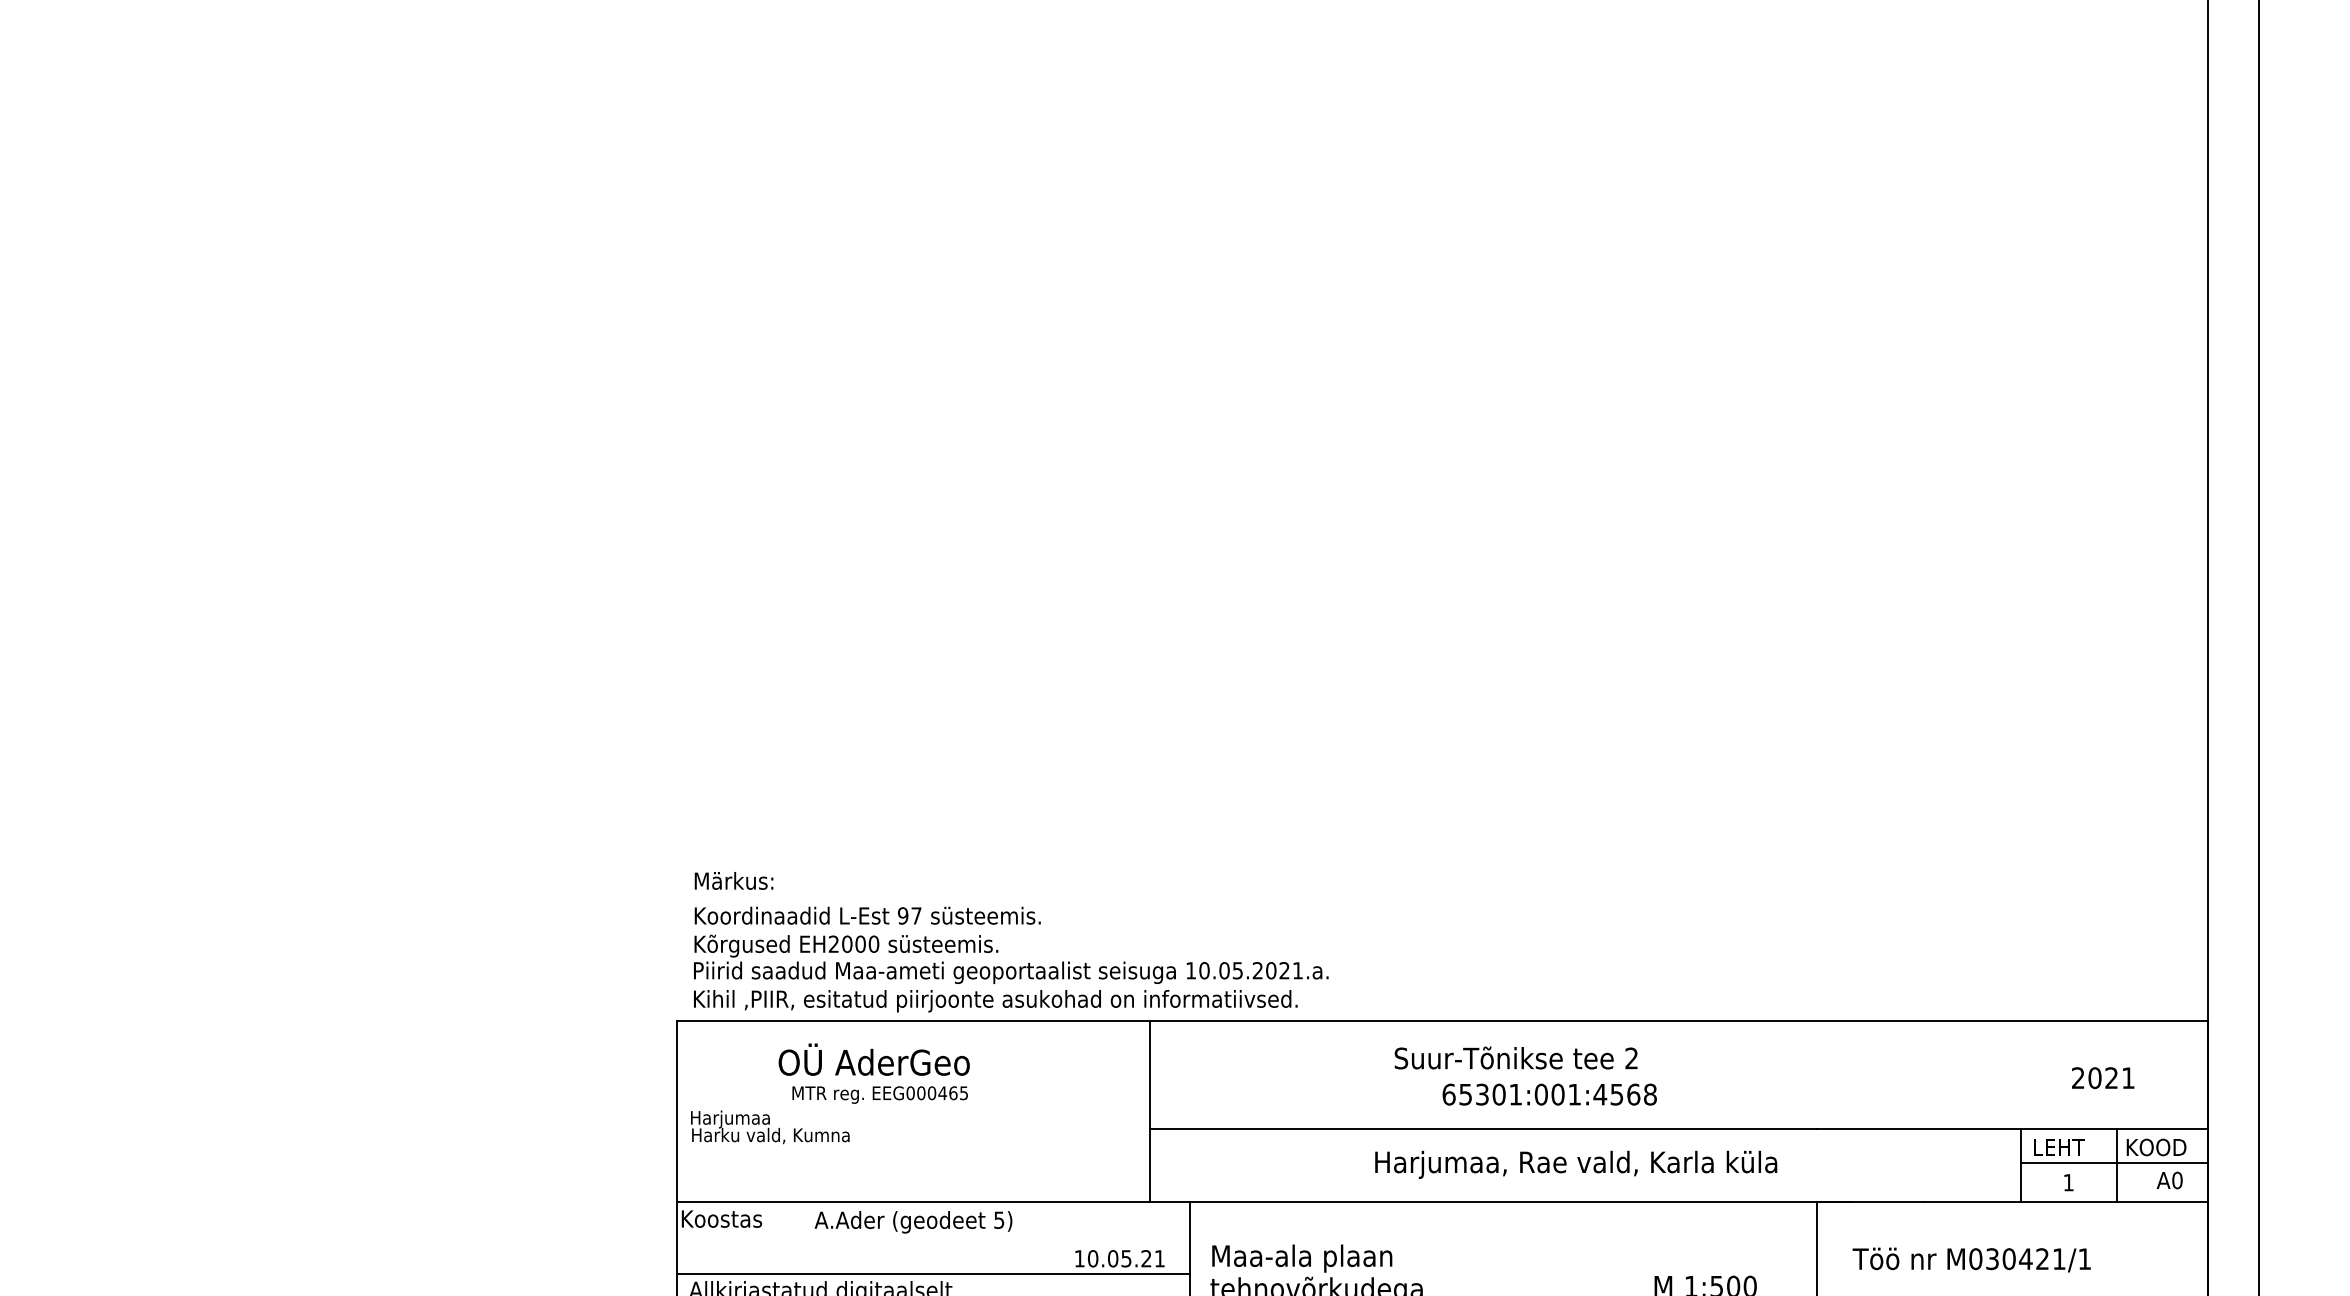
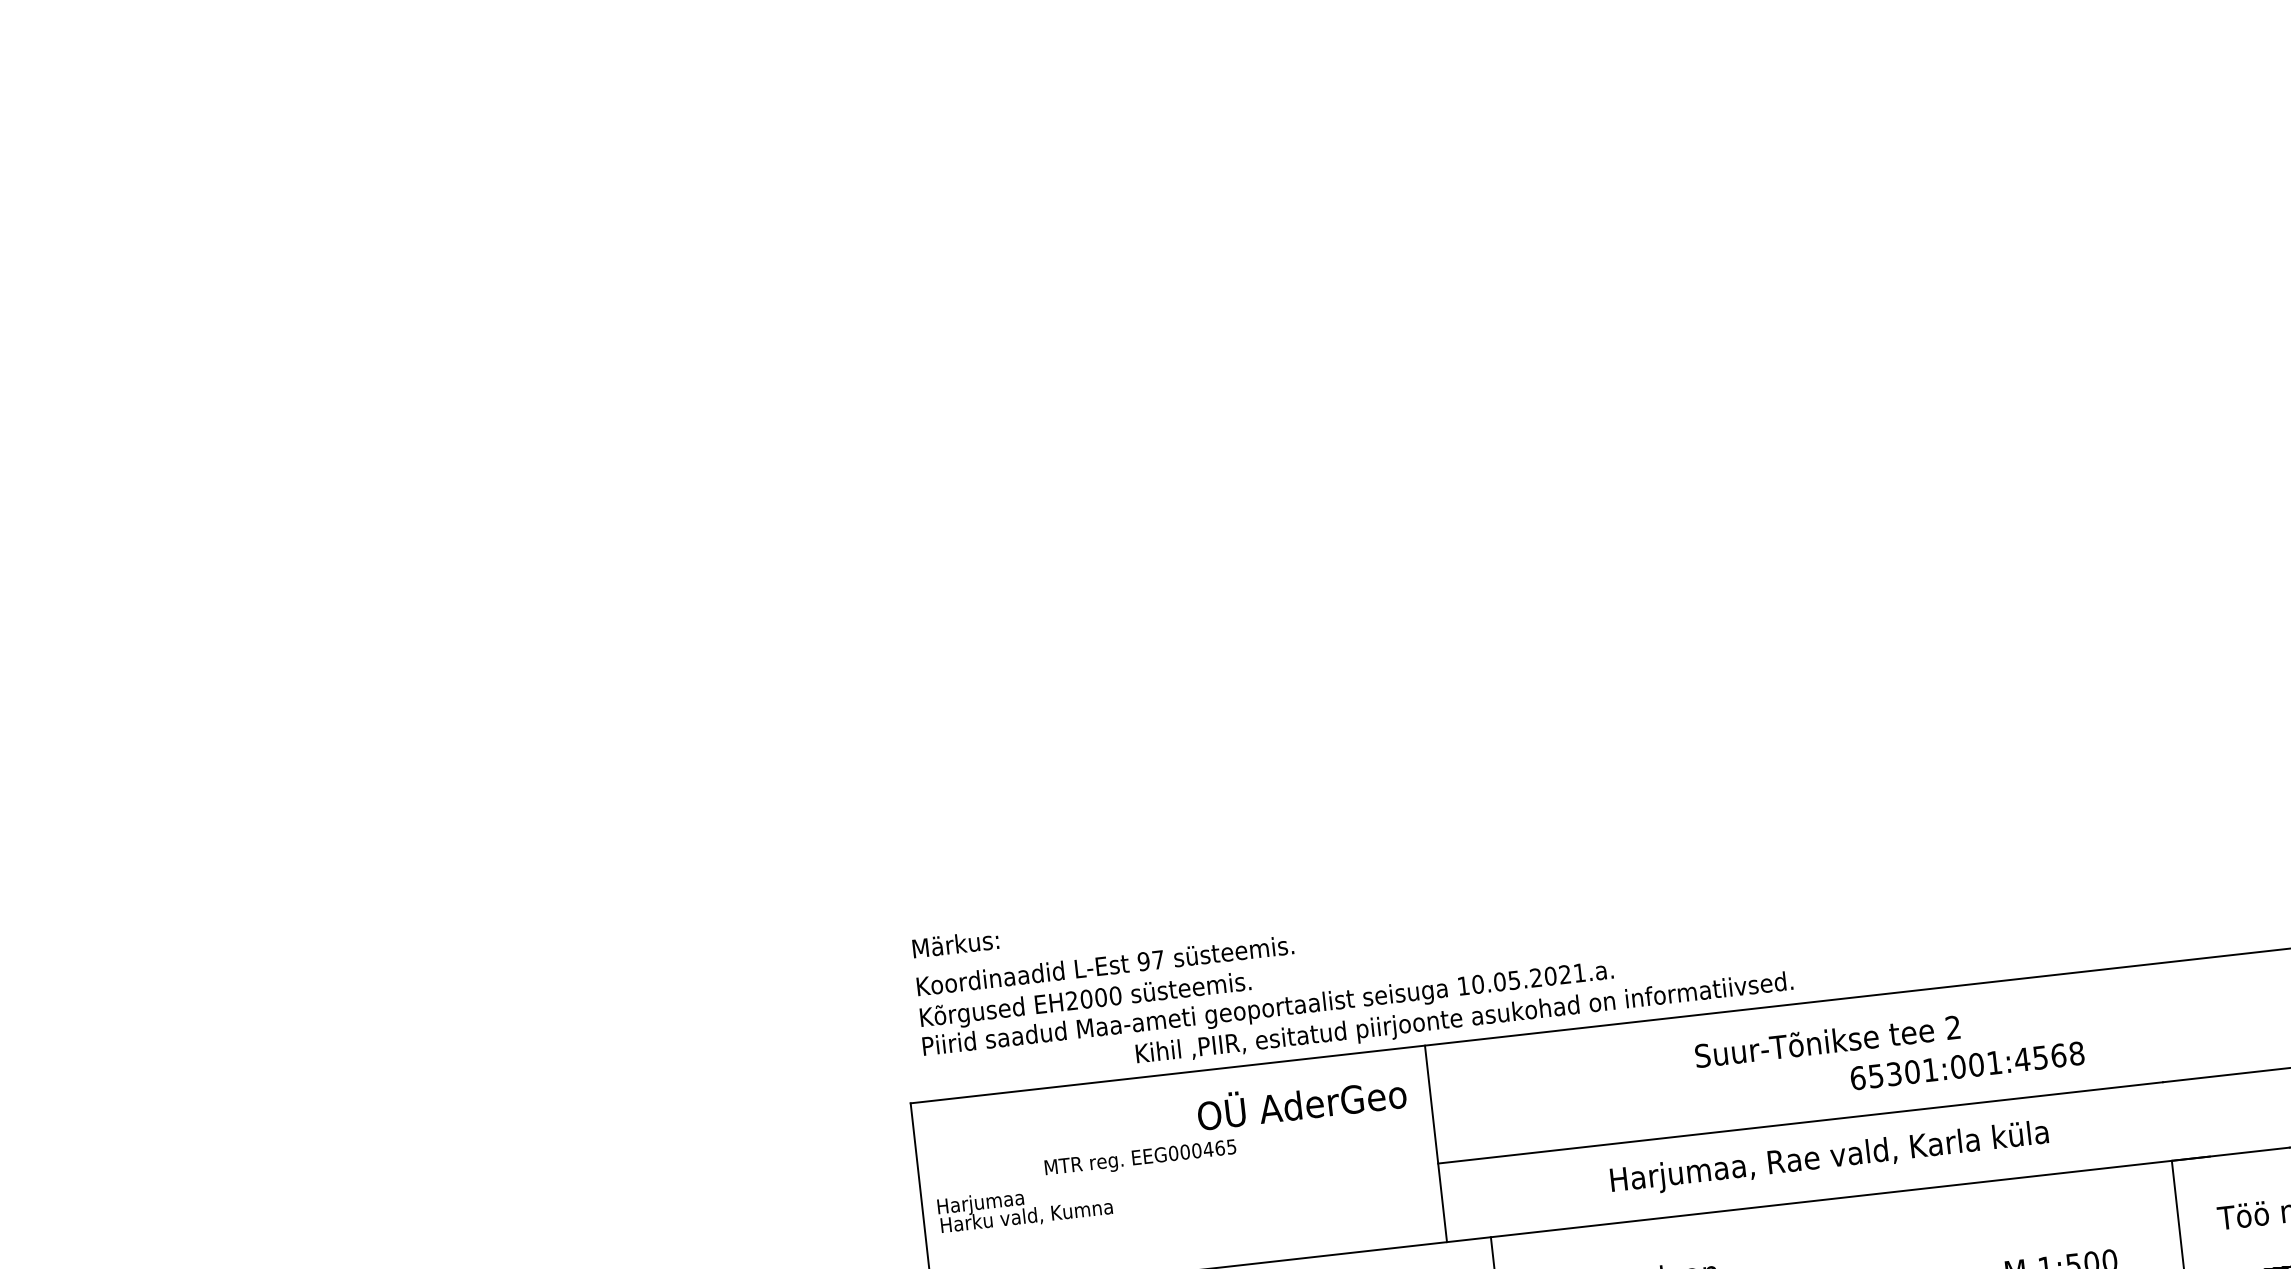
text: (995, 1001) -> (1464, 1019), moved
text: (873, 1059) -> (1300, 1101), moved
text: (1549, 1094) -> (1967, 1065), moved
text: (1576, 1164) -> (1830, 1158), moved

